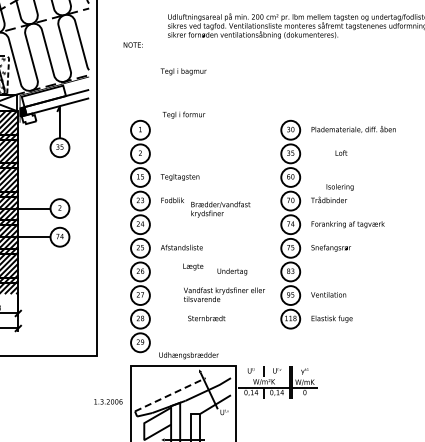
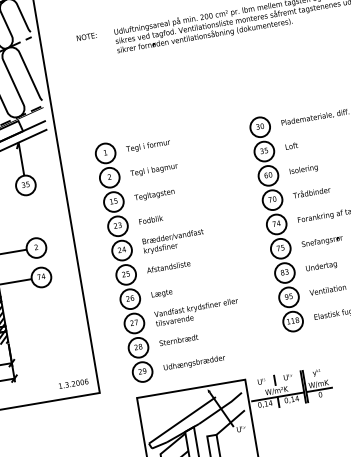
text: (132, 44) -> (85, 36), moved
text: (183, 71) -> (153, 169), moved
text: (183, 114) -> (147, 145), moved
text: (341, 152) -> (291, 145), moved
text: (339, 187) -> (303, 170), moved
text: (220, 209) -> (173, 241), moved
text: (193, 266) -> (162, 293), moved
text: (232, 271) -> (321, 266), moved
text: (224, 294) -> (197, 311), moved
text: (206, 318) -> (178, 340), moved
text: (188, 355) -> (194, 363), moved
line: (170, 394) -> (182, 420), dashed -> solid
text: (108, 401) -> (73, 383), moved

